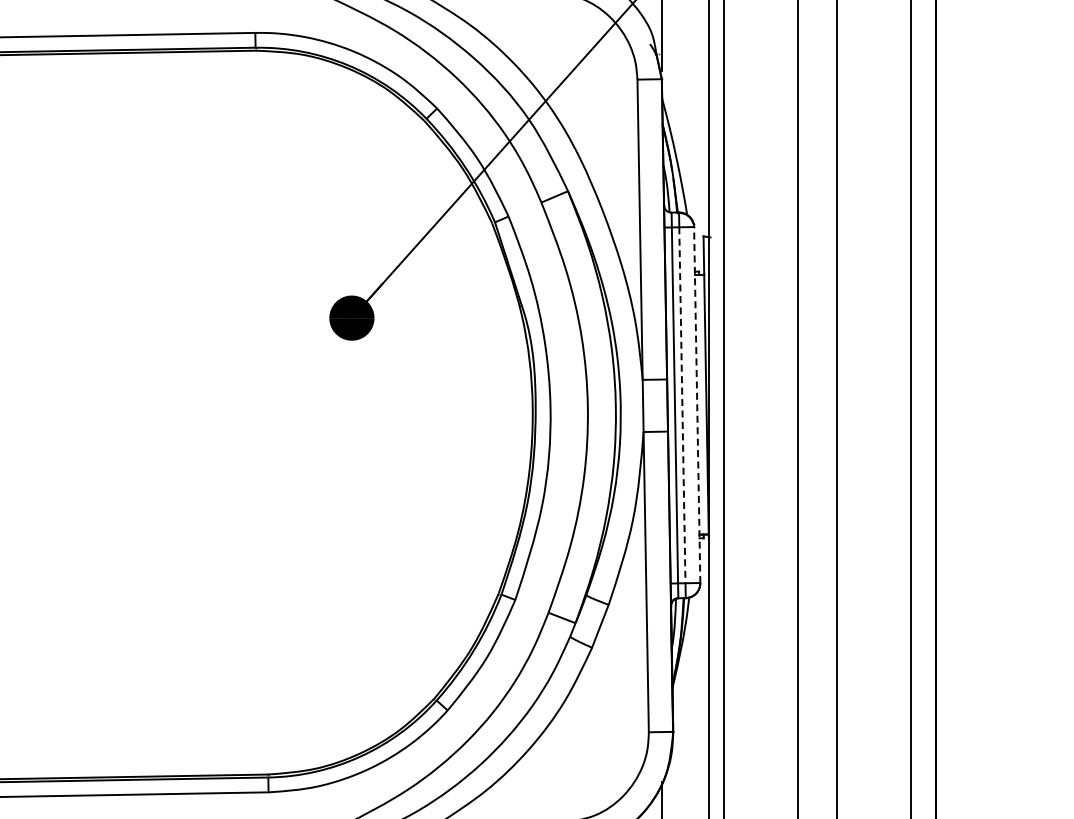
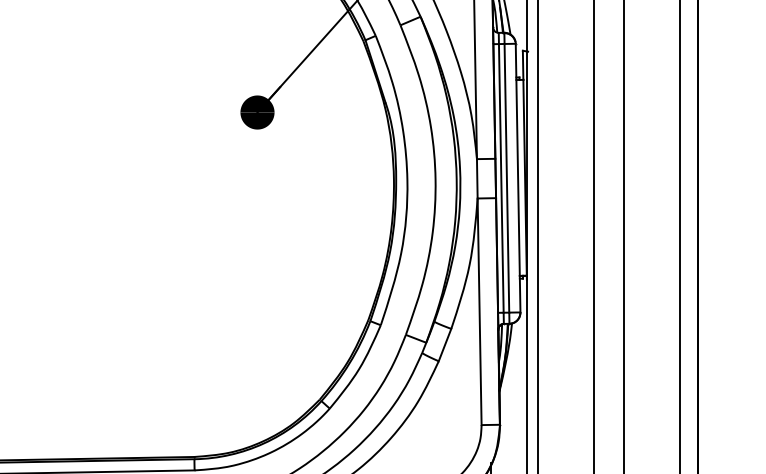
line: (697, 404) -> (518, 177), dashed -> solid
line: (682, 405) -> (506, 178), dashed -> solid

